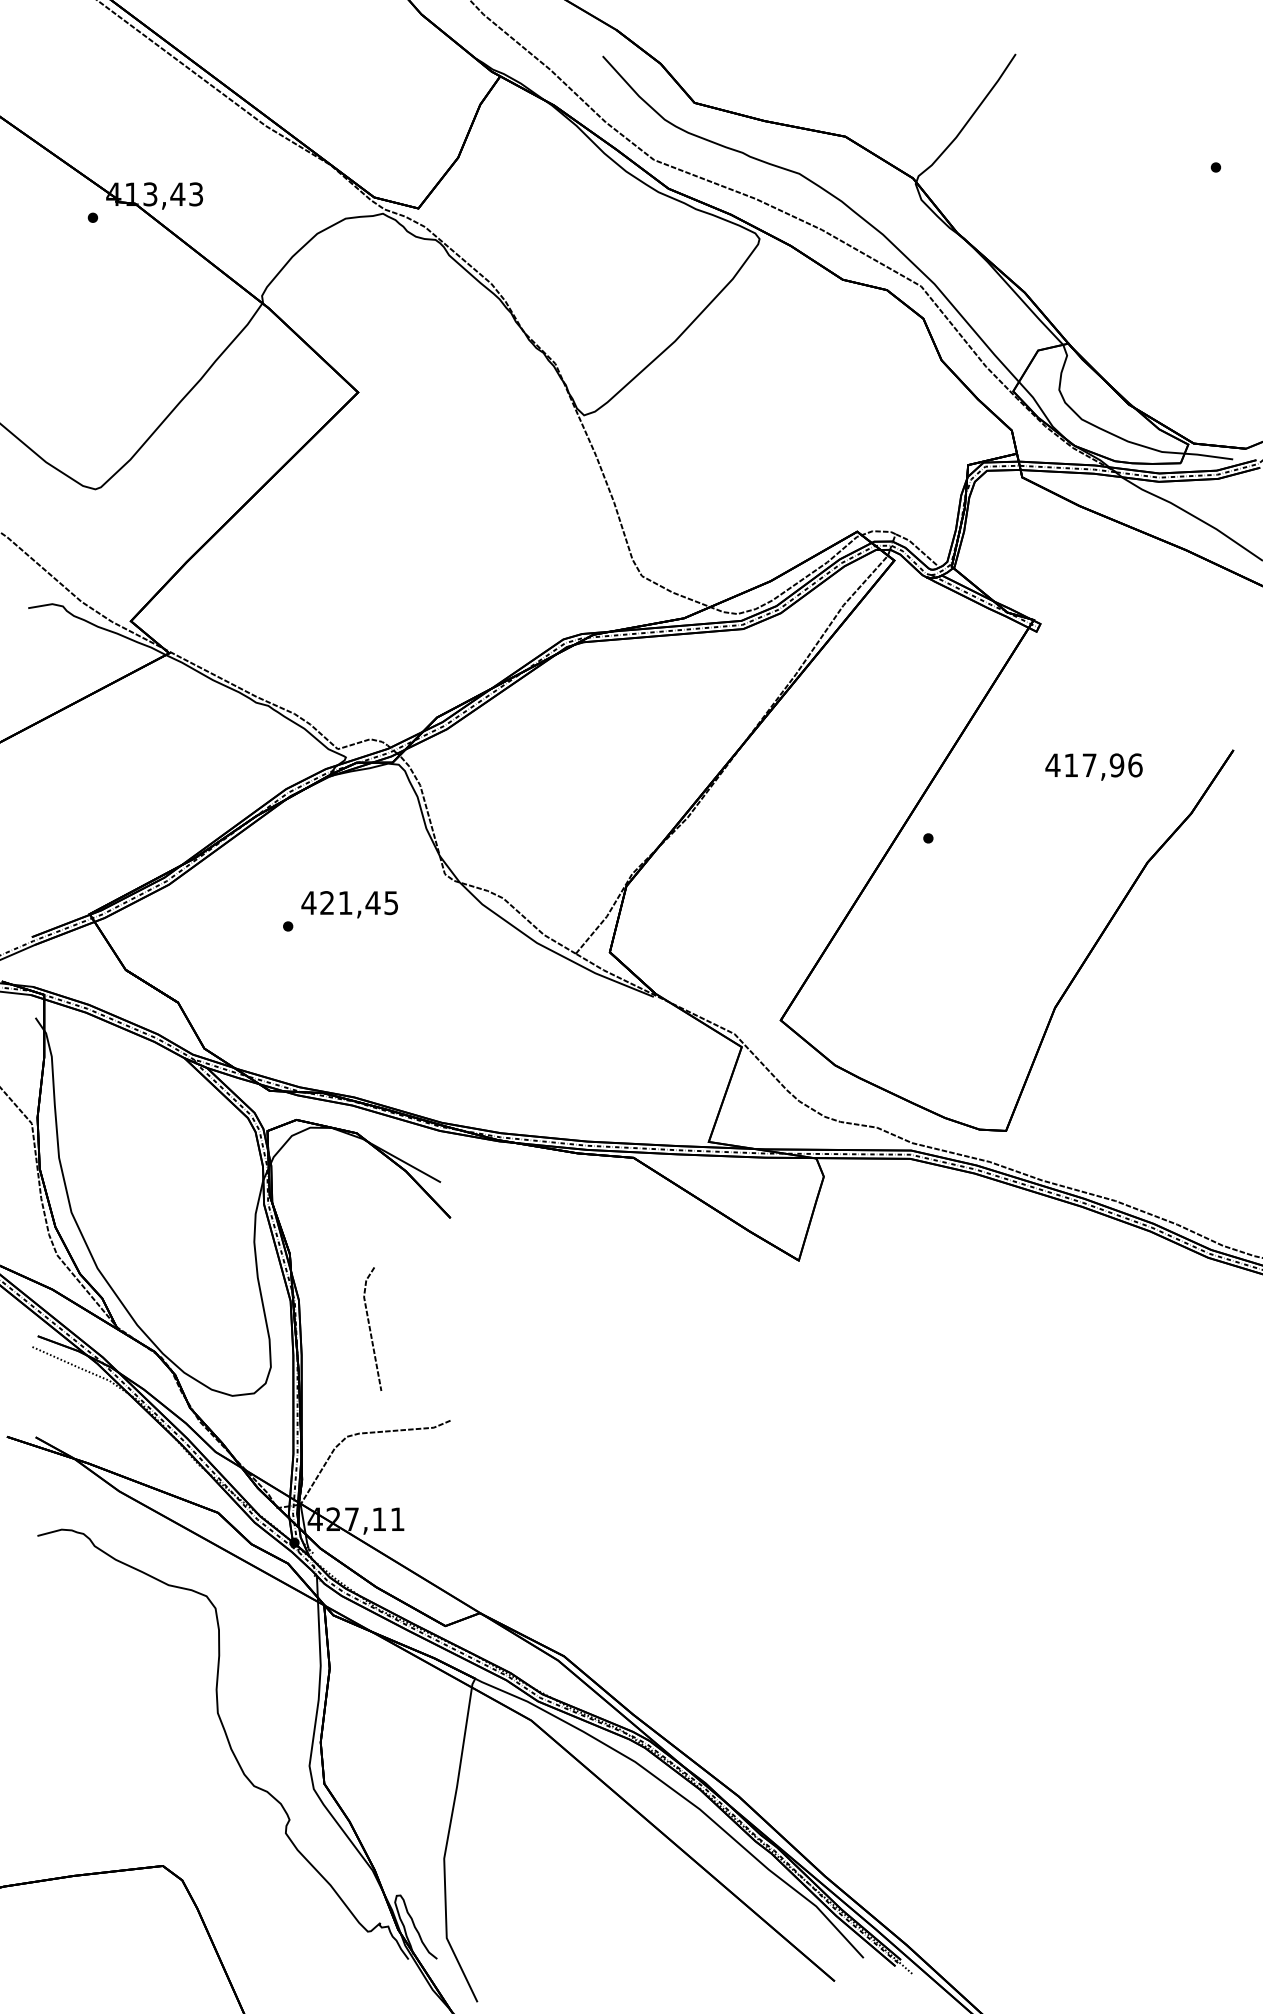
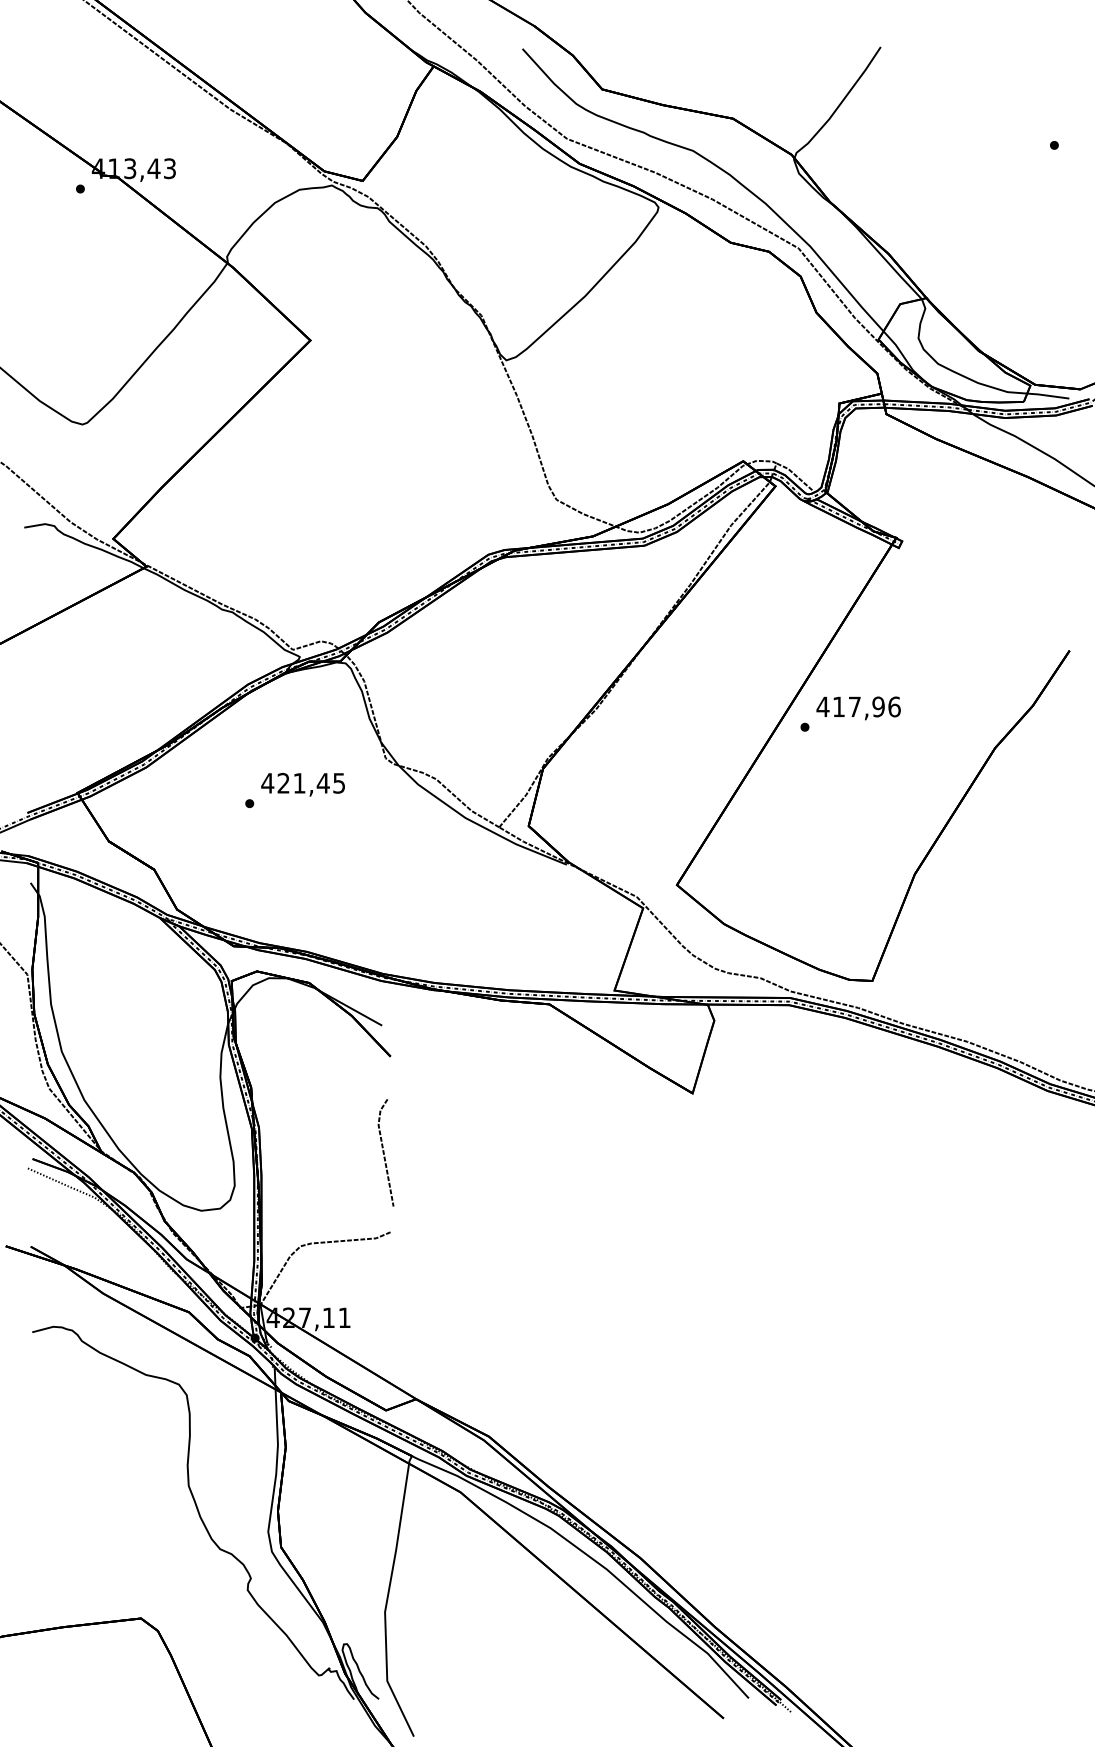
text: (1093, 767) -> (858, 708), moved
line: (370, 1328) -> (384, 1152), moved

